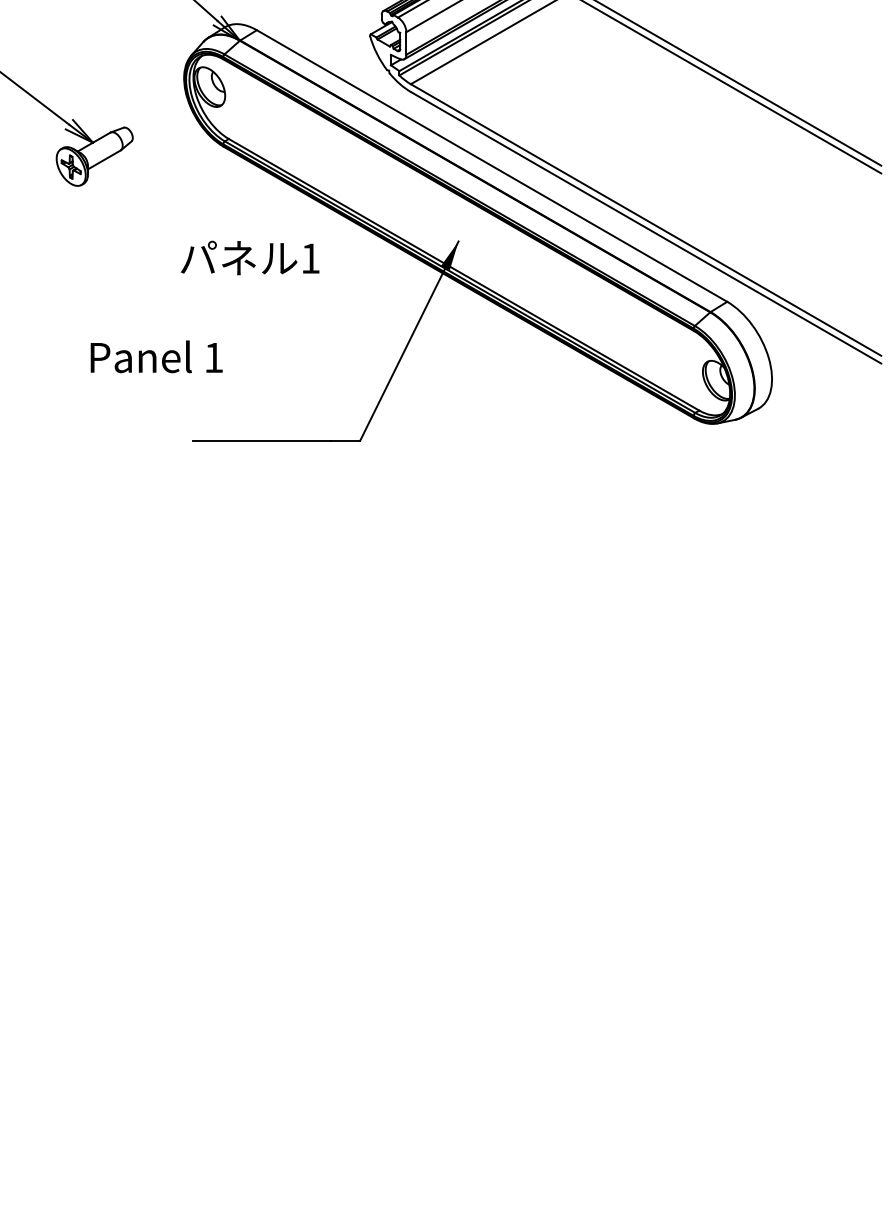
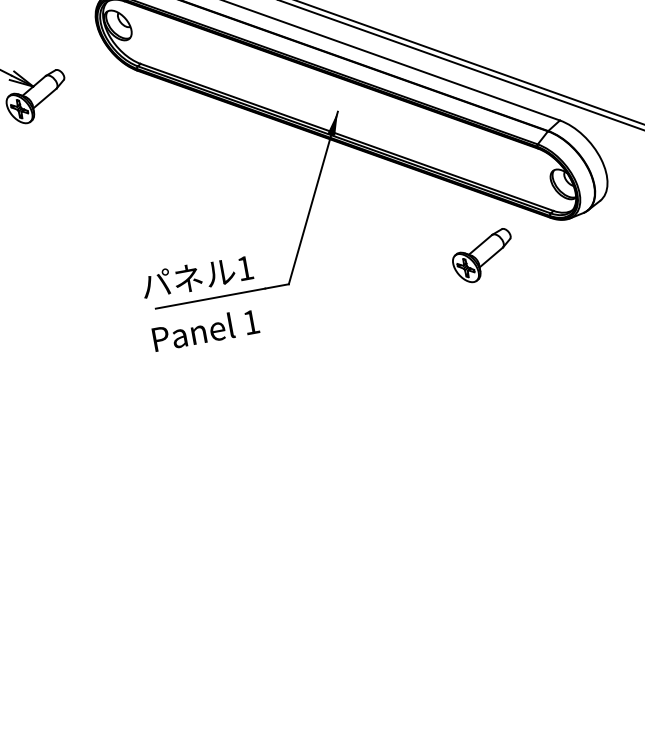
text: (250, 257) -> (197, 276), moved
text: (156, 356) -> (205, 329), moved
part: (603, 450) -> (483, 256), added

